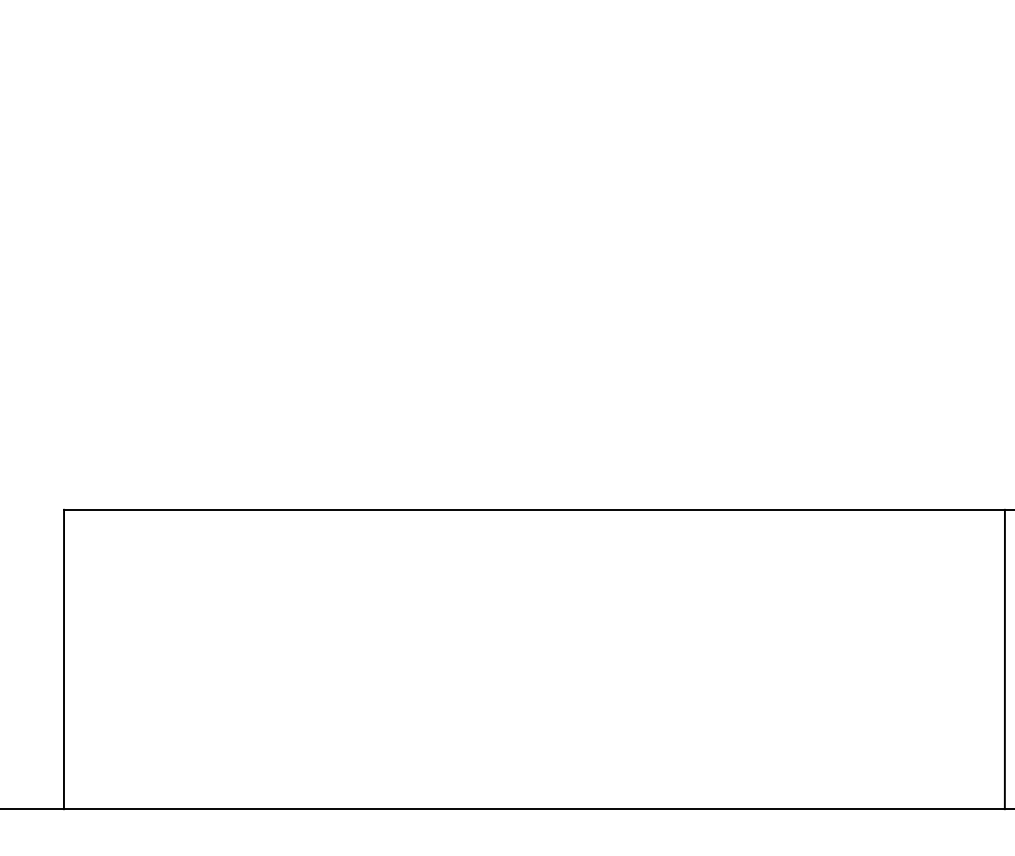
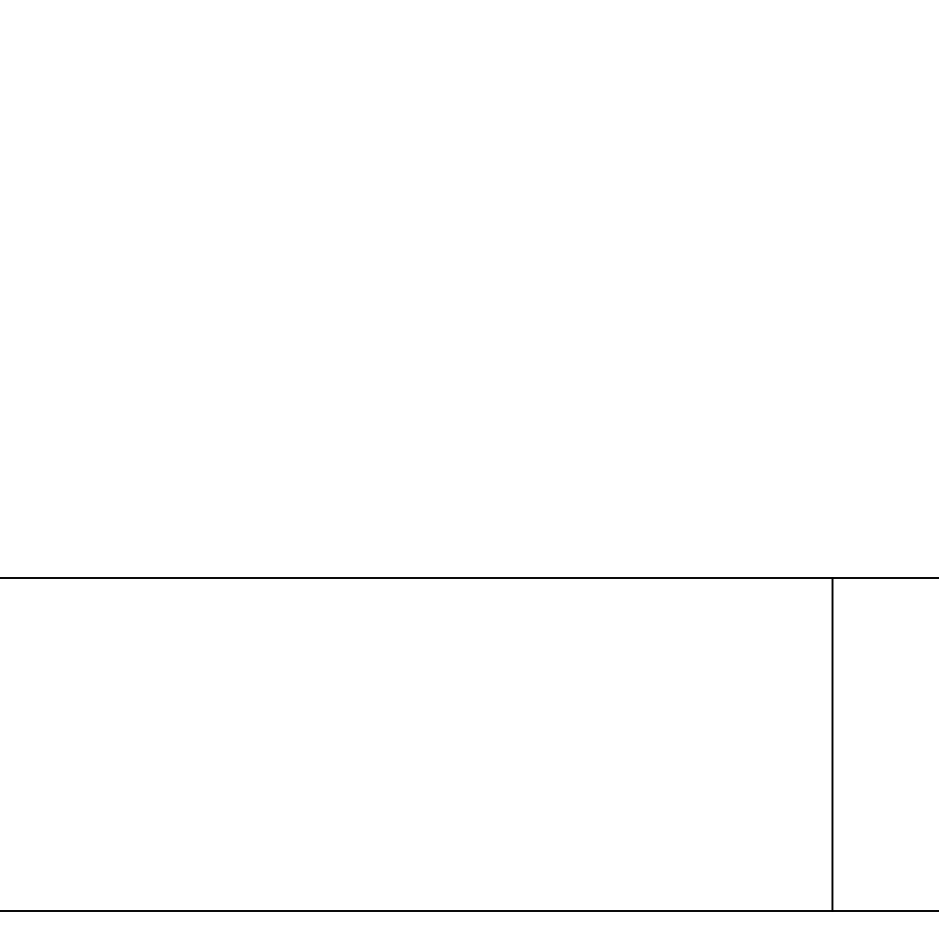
line: (1004, 659) -> (832, 744), moved

